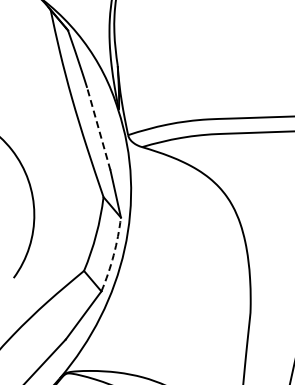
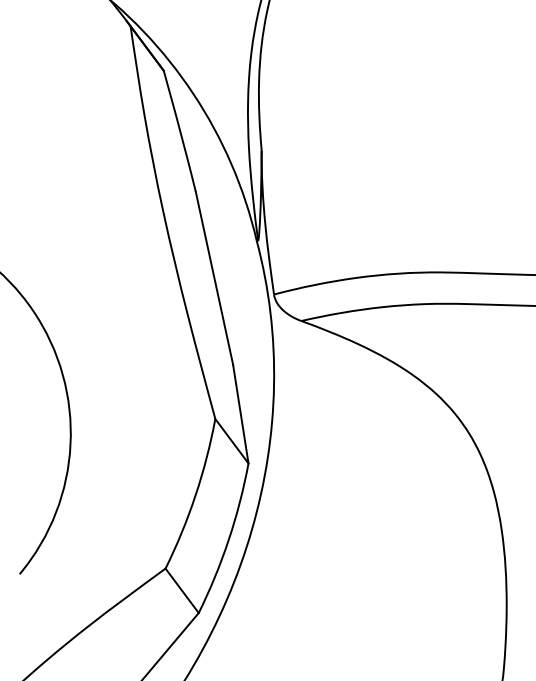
line: (98, 129) -> (213, 278), dashed -> solid
arc: (113, 255) -> (228, 540), dashed -> solid

